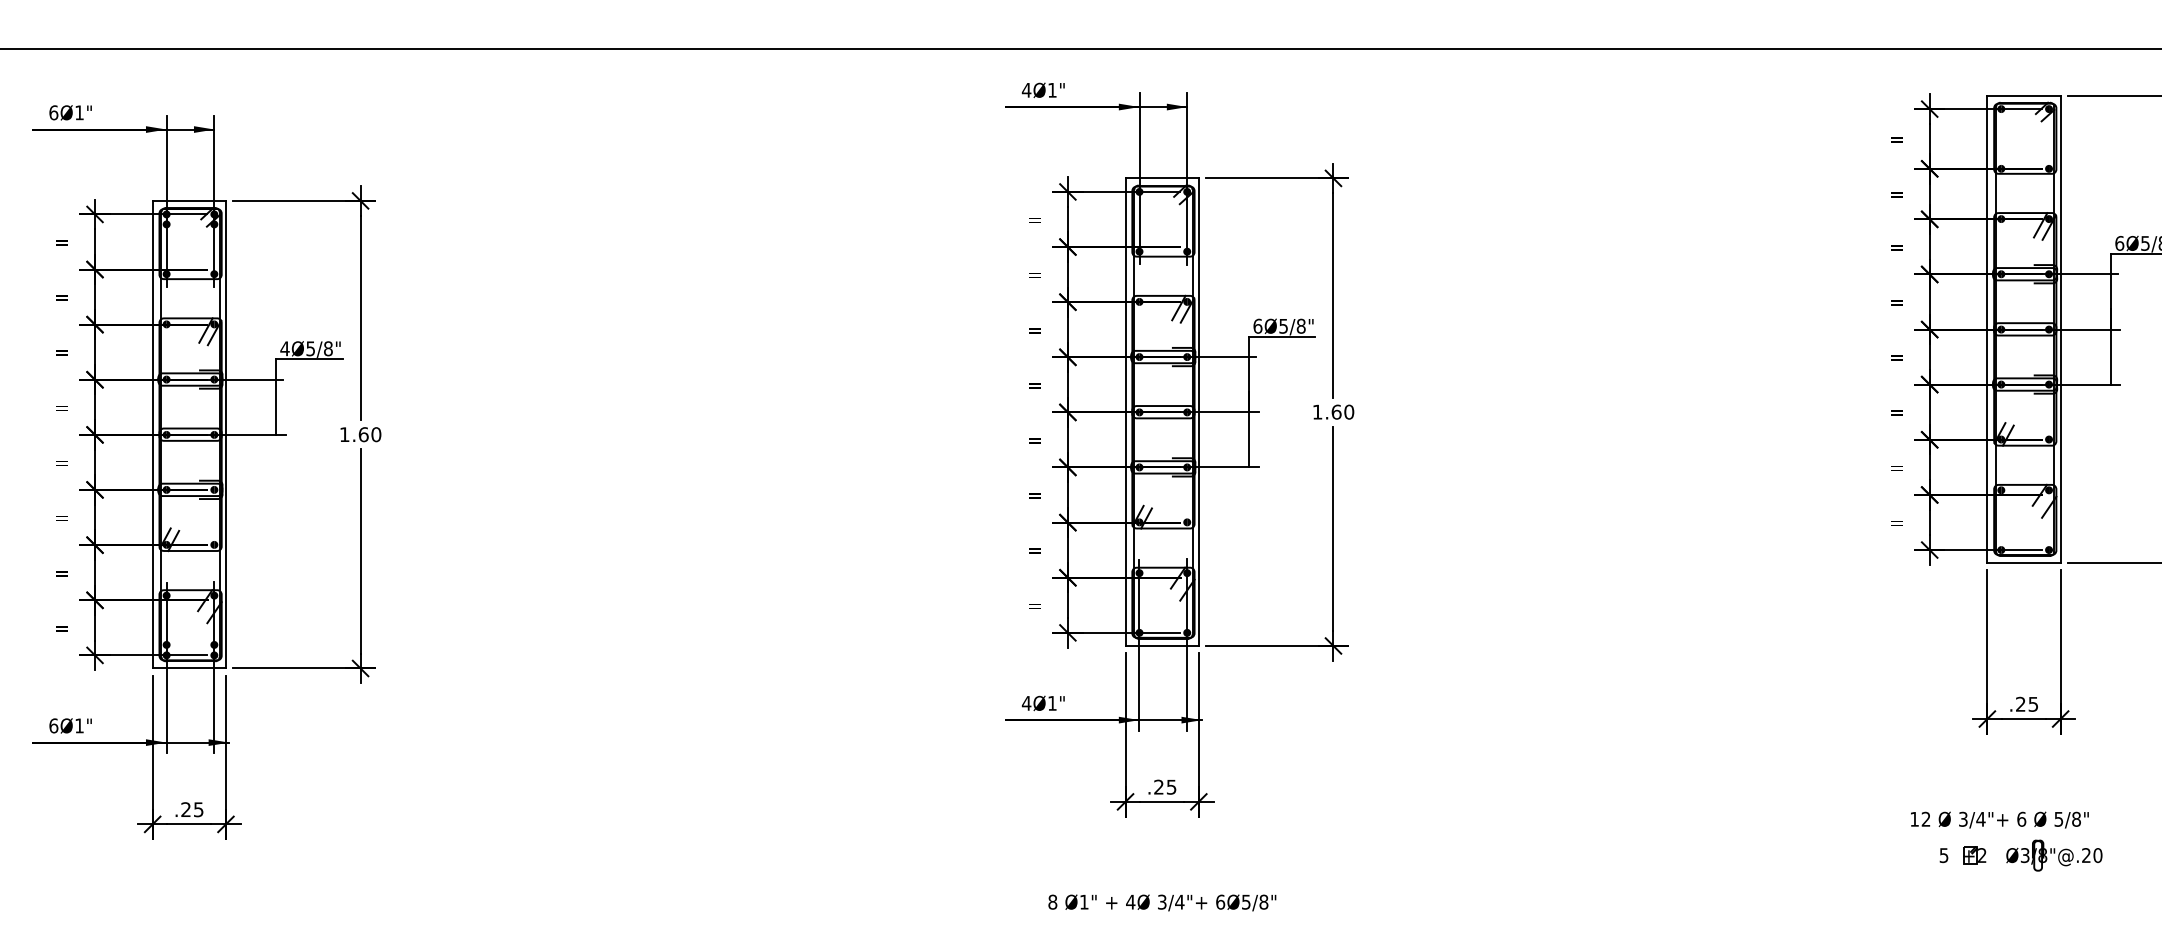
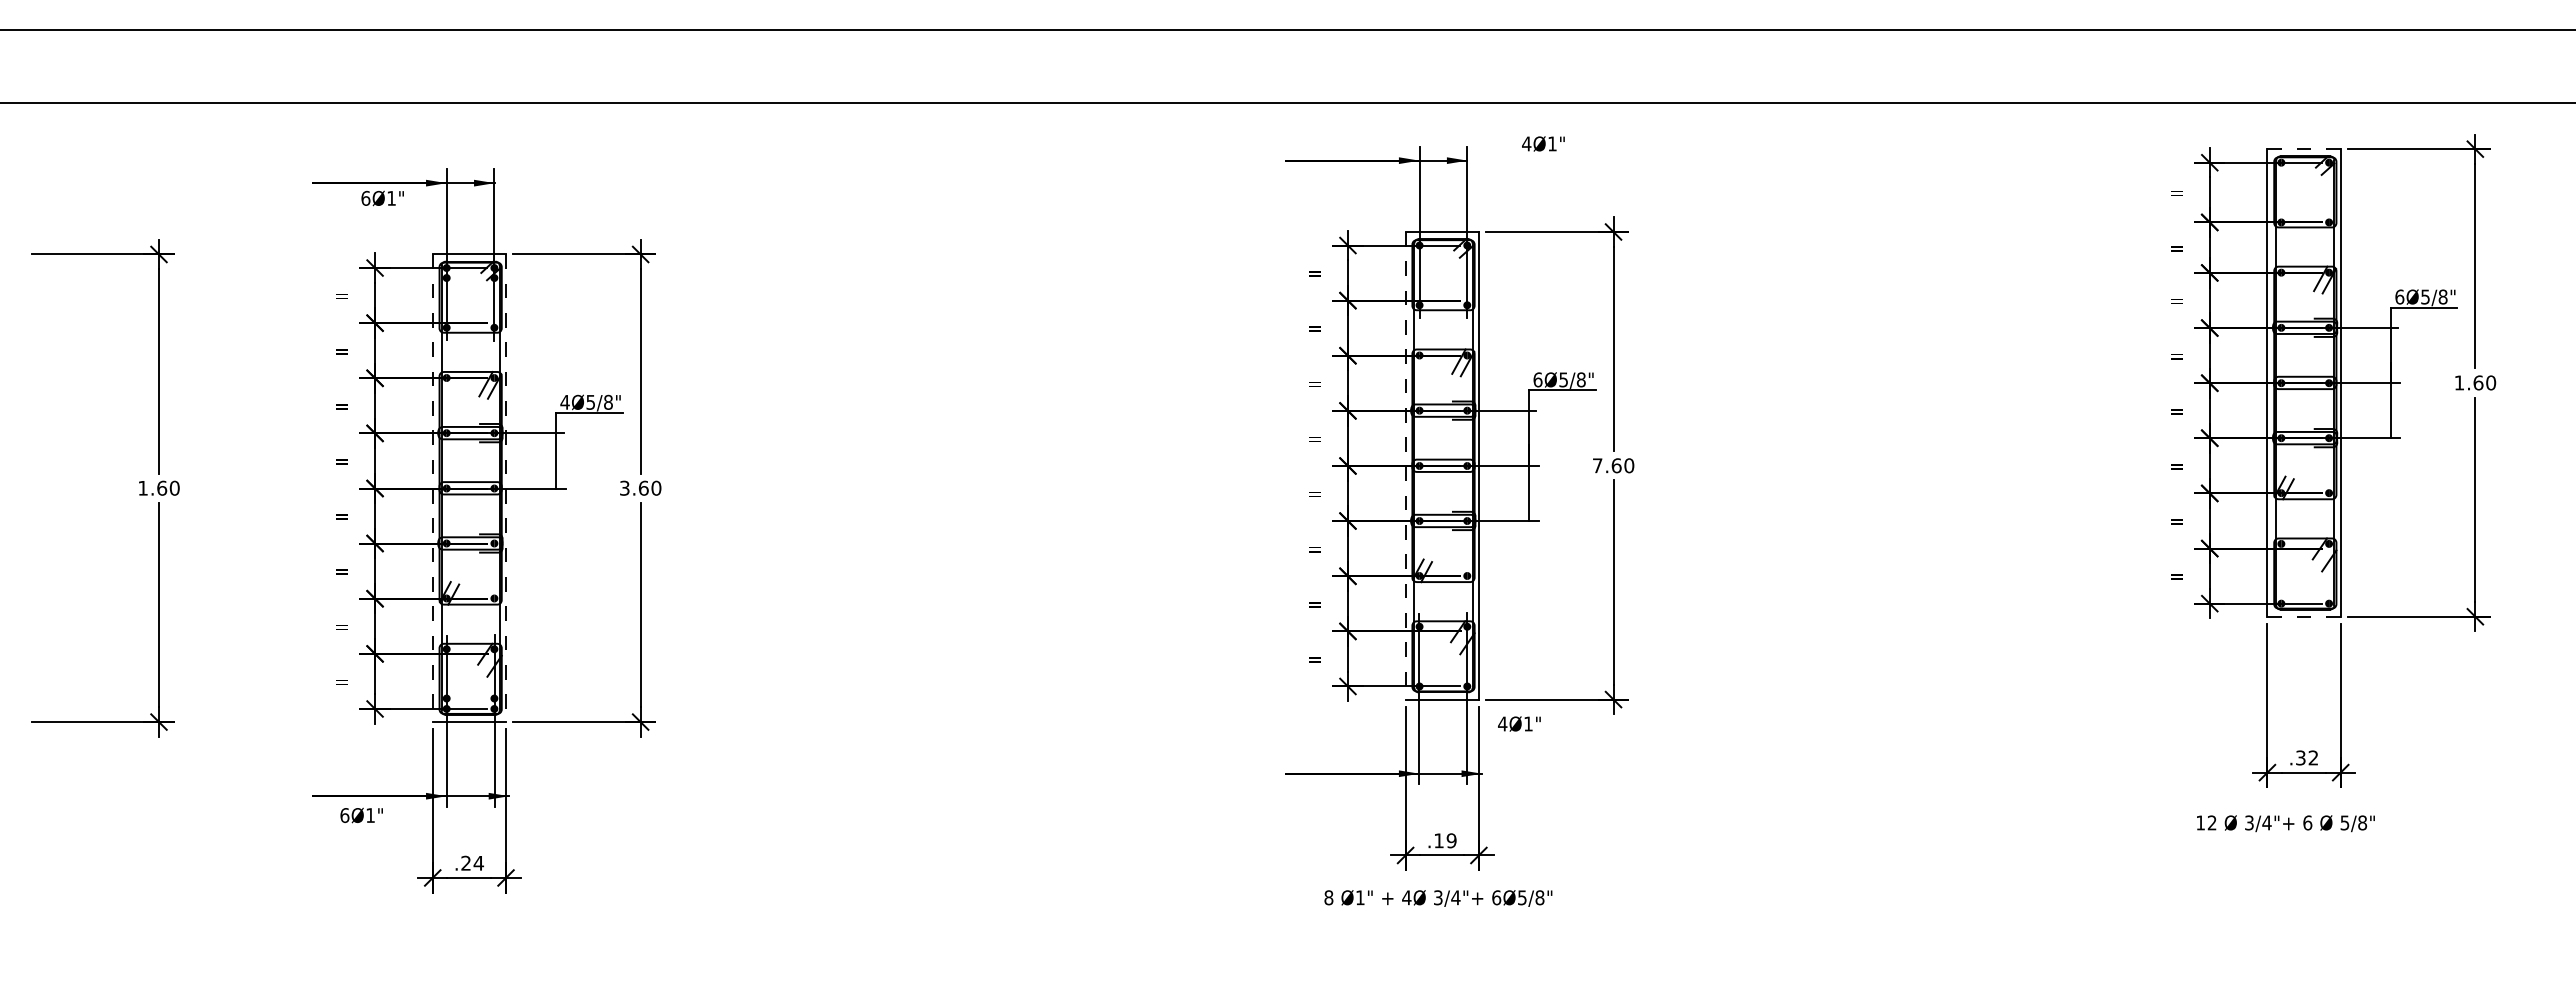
text: (1043, 89) -> (1543, 143), moved
line: (2024, 95) -> (2304, 149), solid -> dashed
text: (70, 112) -> (382, 198), moved
line: (1125, 411) -> (1405, 465), solid -> dashed
text: (1317, 411) -> (1597, 465), 1.60 -> 7.60
text: (344, 433) -> (624, 487), 1.60 -> 3.60
line: (152, 434) -> (432, 488), solid -> dashed
line: (226, 434) -> (506, 488), solid -> dashed
line: (2024, 562) -> (2304, 616), solid -> dashed
text: (1043, 702) -> (1519, 723), moved
text: (2027, 703) -> (2307, 757), .25 -> .32
text: (70, 725) -> (361, 815), moved
text: (1165, 786) -> (1445, 840), .25 -> .19
text: (198, 809) -> (478, 863), .25 -> .24
text: (1999, 819) -> (2285, 823), moved
part: (2020, 855) -> (2300, 909), removed
text: (1162, 902) -> (1438, 898), moved

